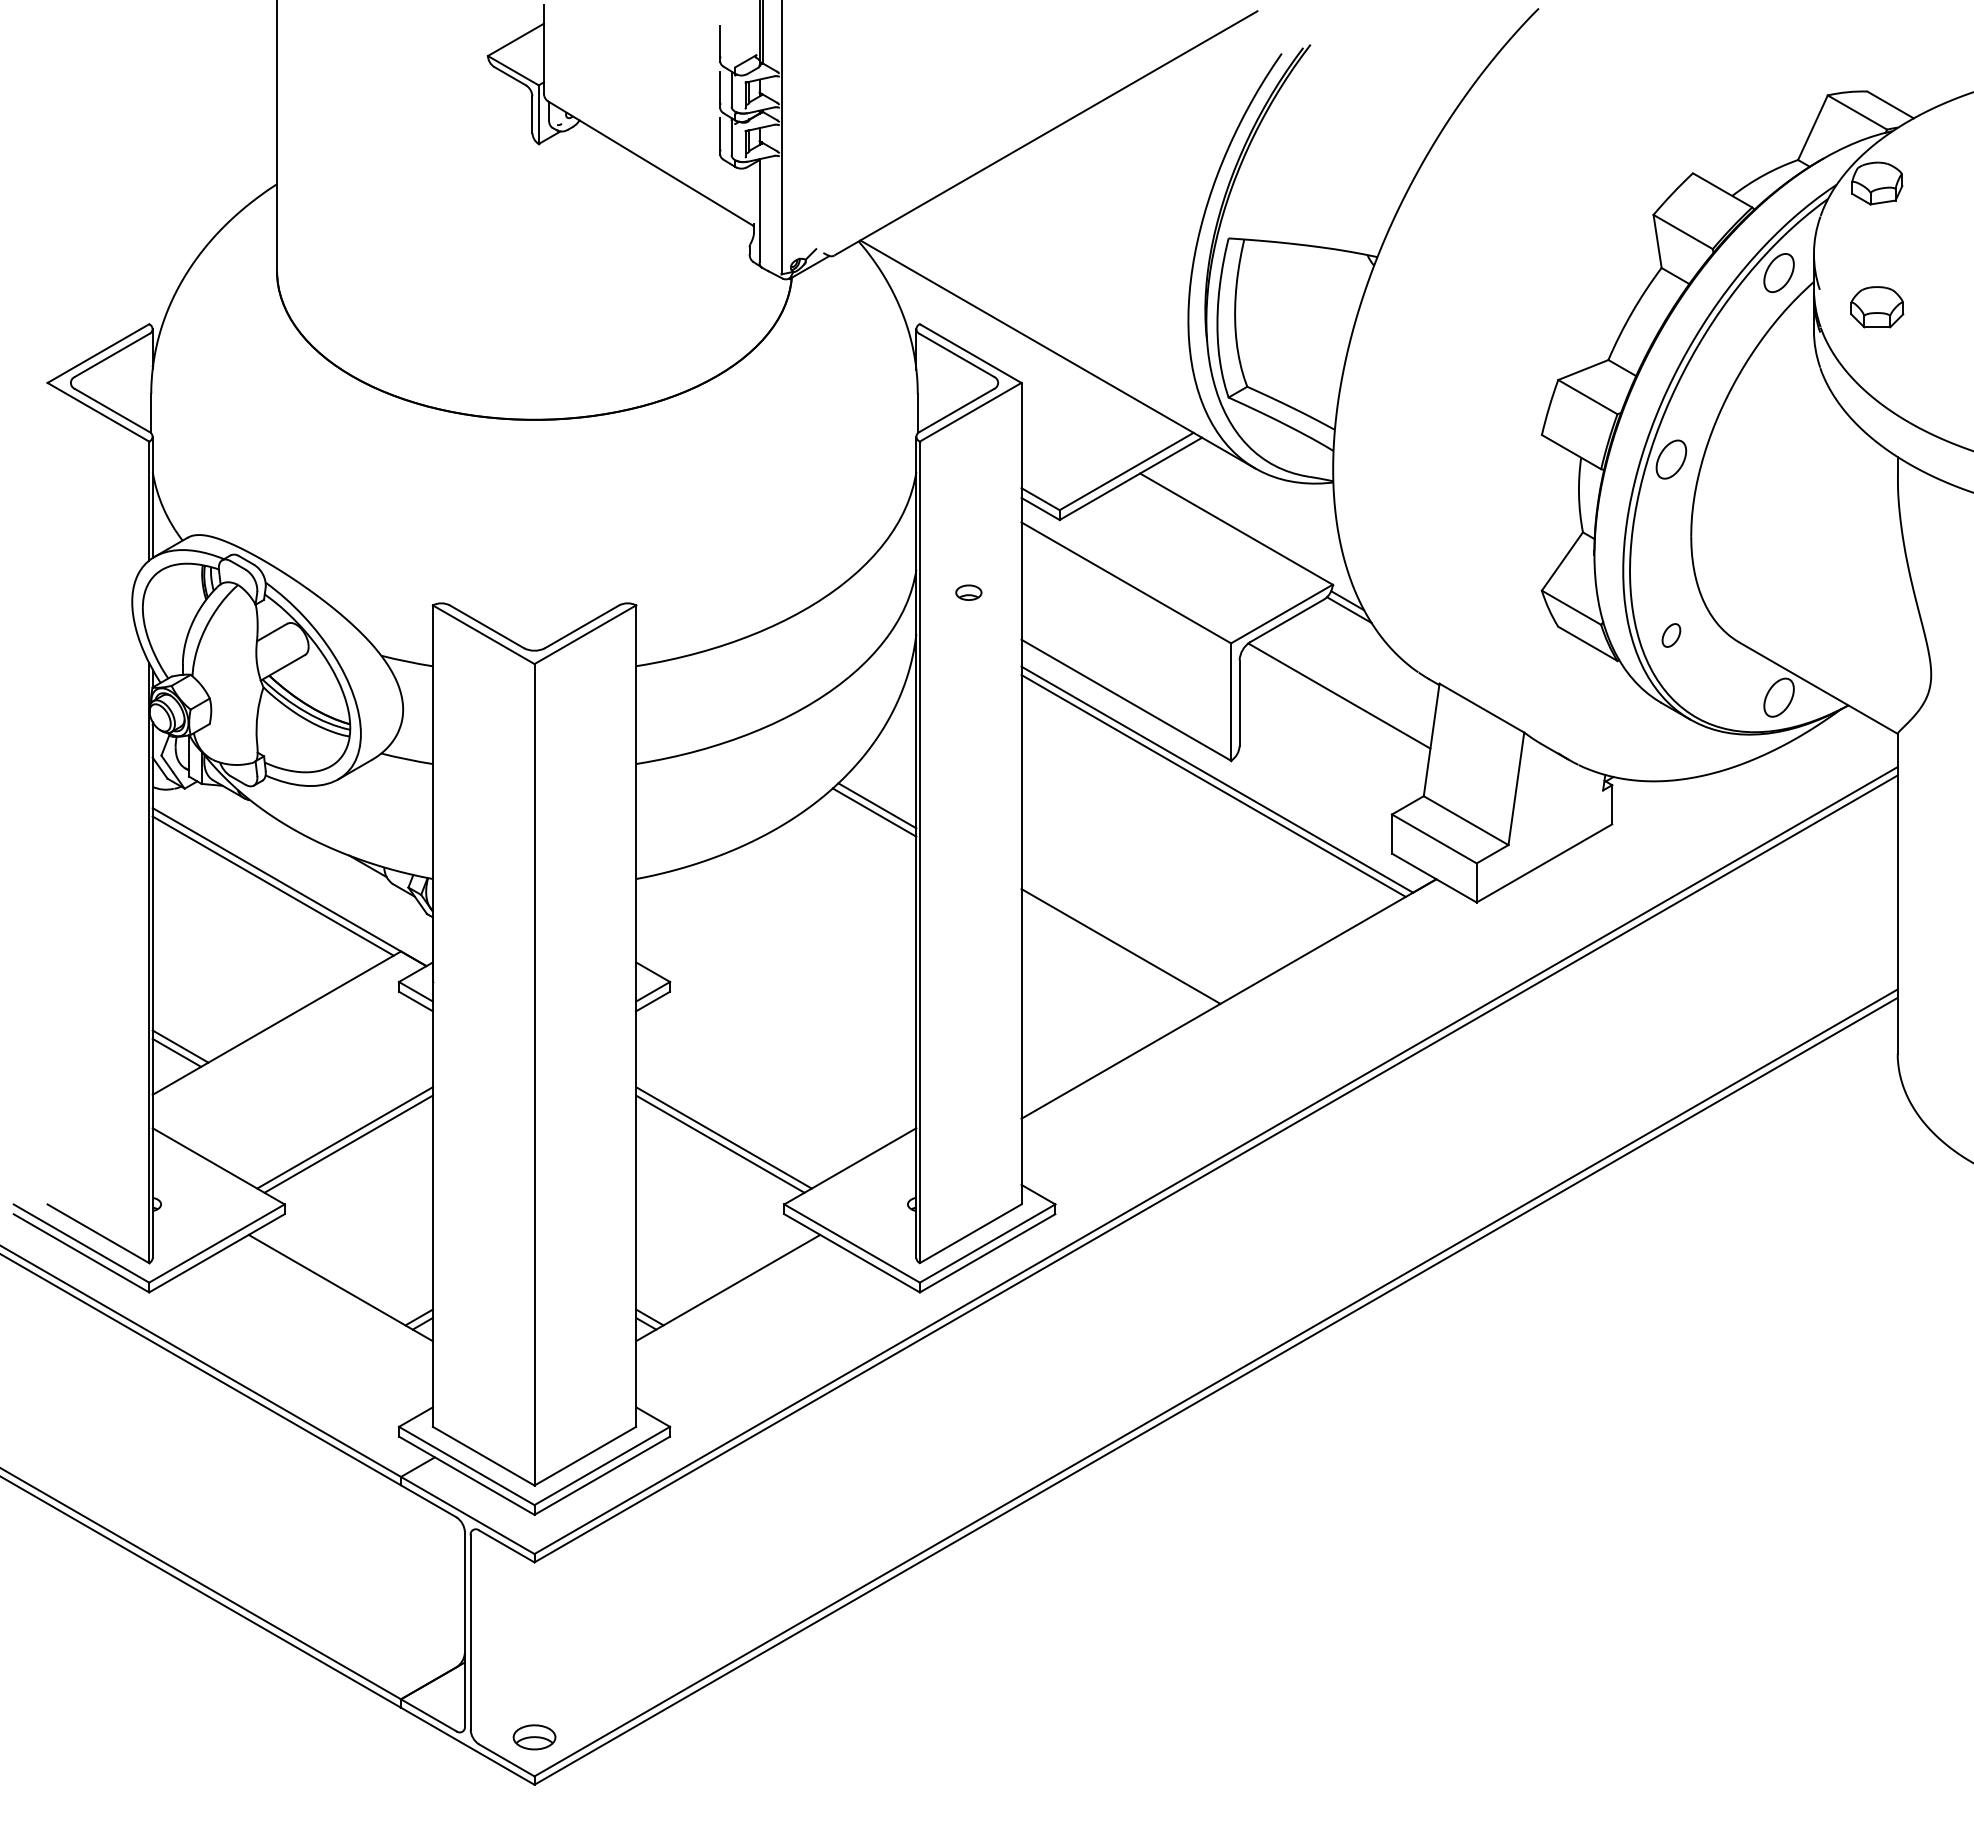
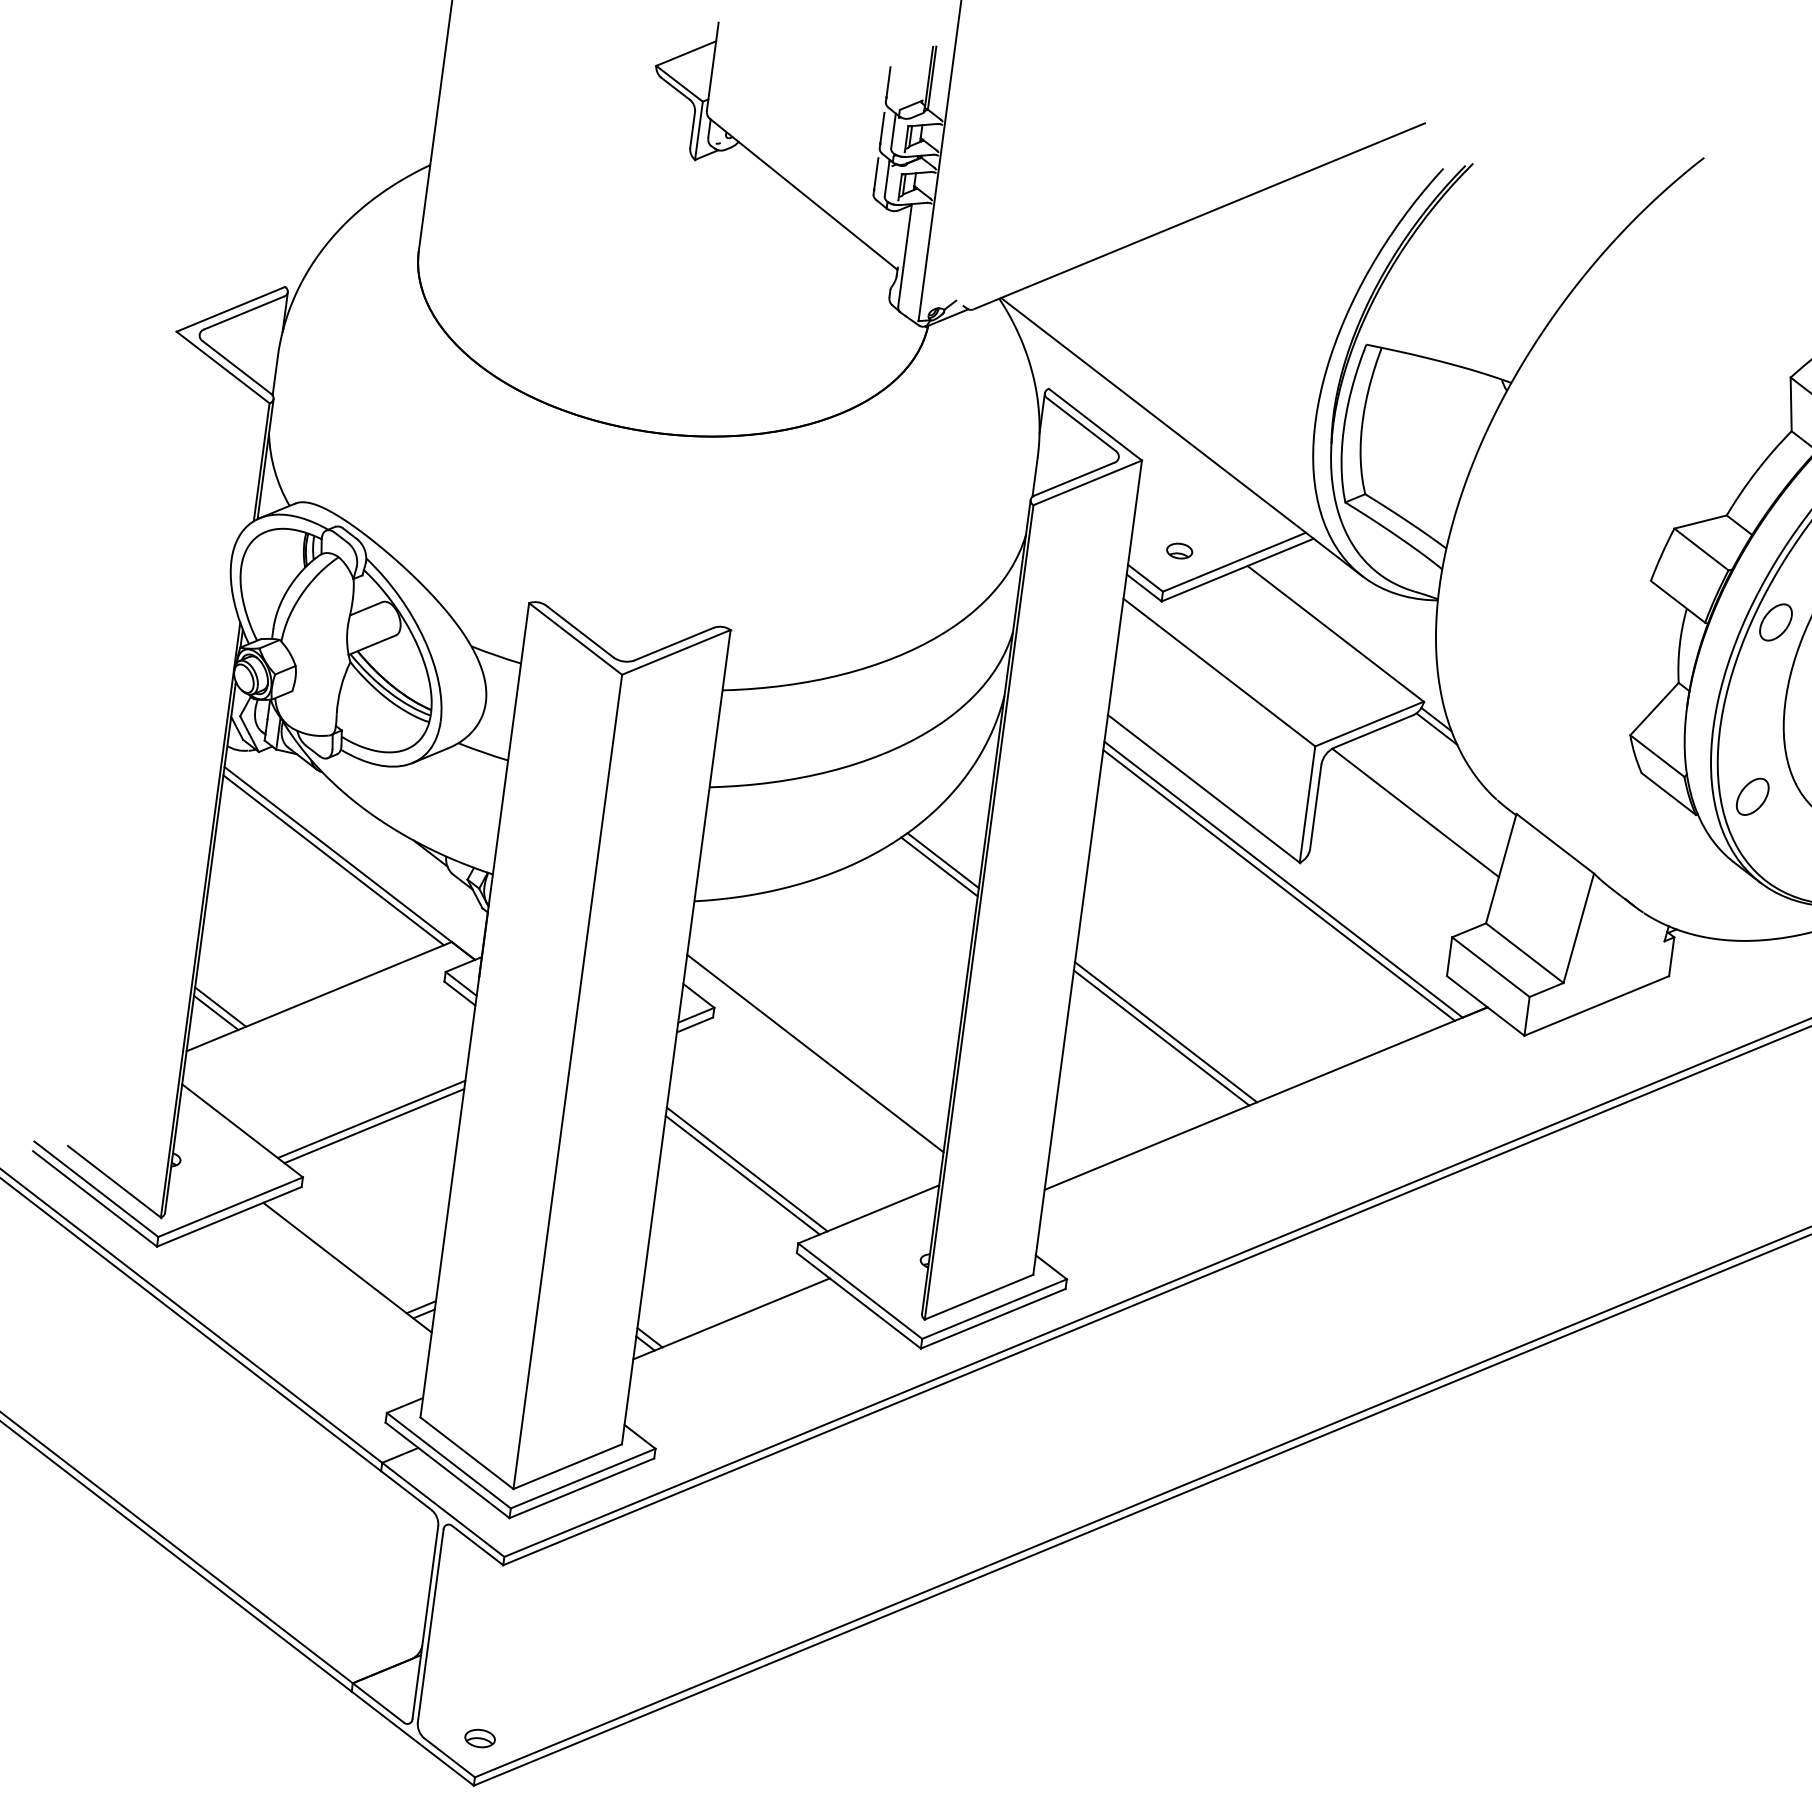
part: (968, 592) -> (1179, 550), moved
part: (1671, 635) -> (1752, 796), size x1.67
line: (1117, 952) -> (1161, 1037), added
line: (776, 1013) -> (815, 1053), added
part: (534, 1736) -> (480, 1737), size x0.71

